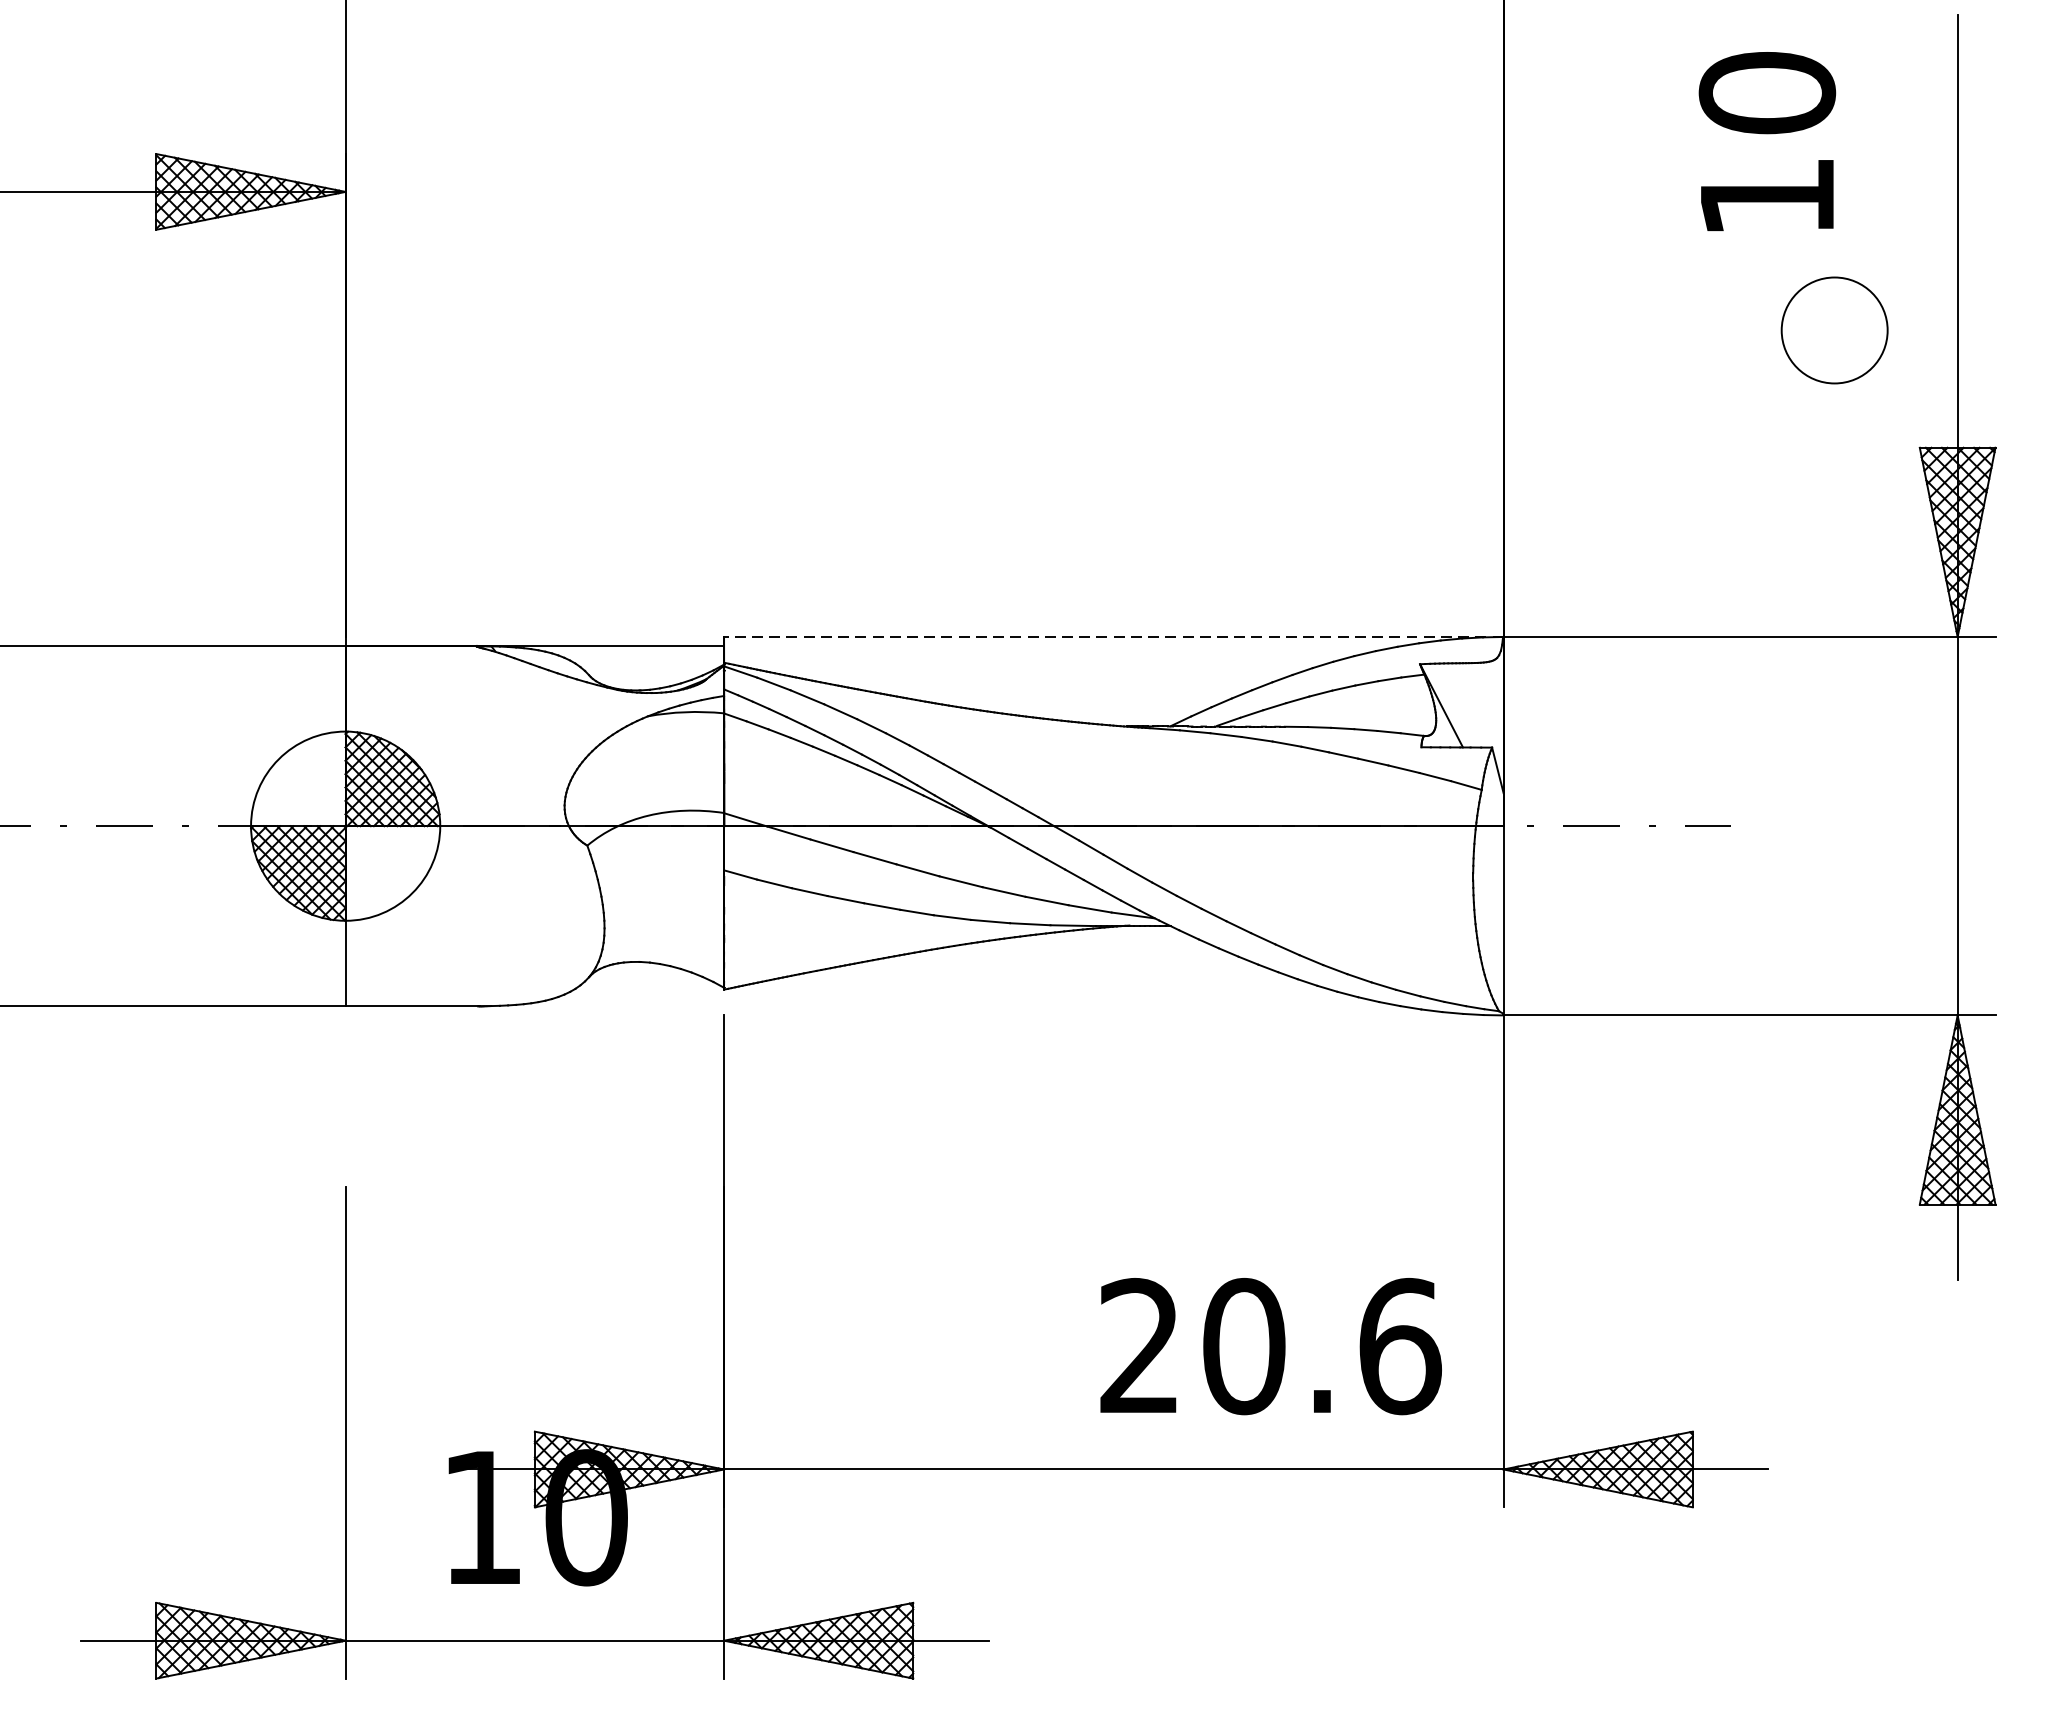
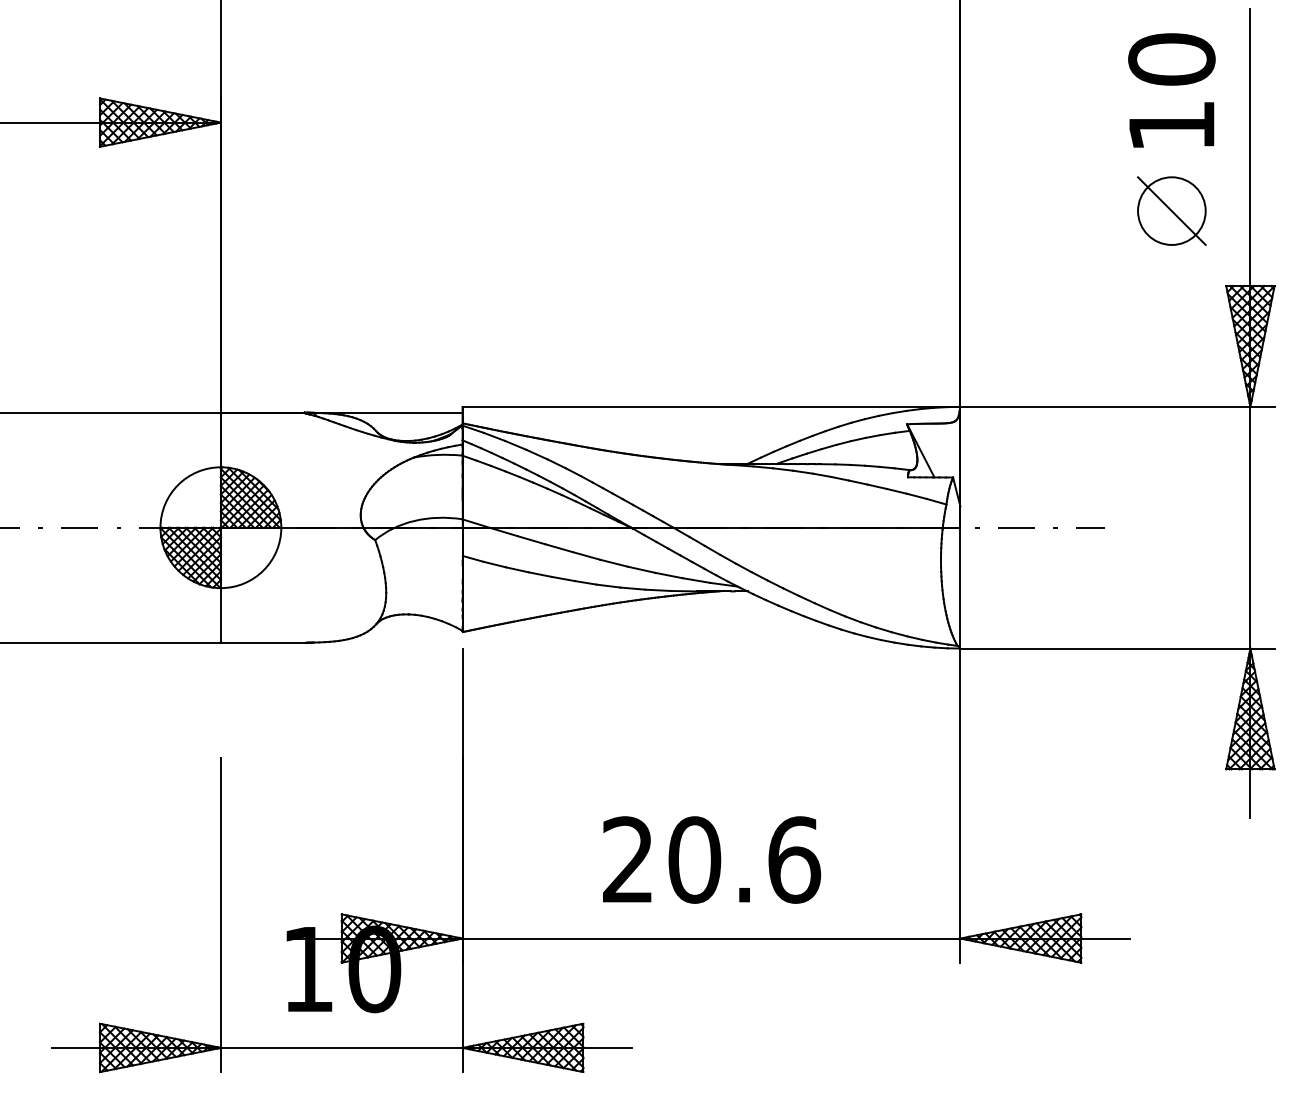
text: (1766, 141) -> (1171, 90), moved
line: (1834, 329) -> (1171, 210), added
line: (1113, 636) -> (711, 406), dashed -> solid
text: (1271, 1345) -> (712, 859), moved

